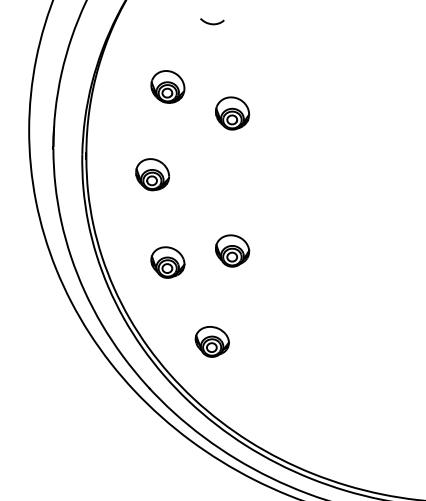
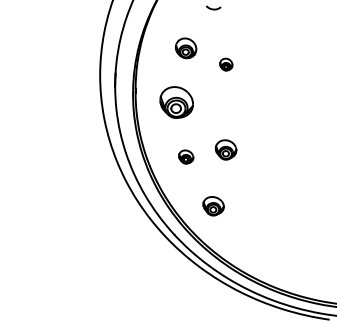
part: (233, 112) -> (226, 64), size x0.6
part: (152, 174) -> (176, 102), size x1.6
part: (168, 261) -> (186, 156), size x0.7

